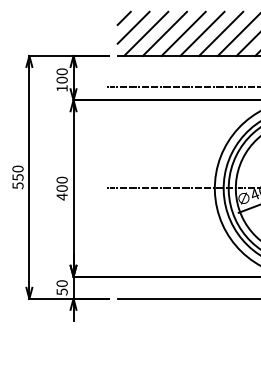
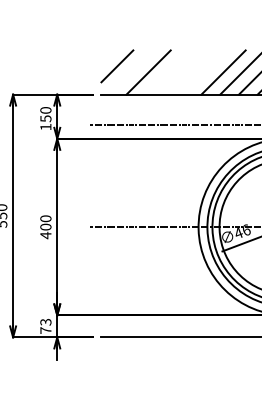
line: (123, 17) -> (107, 56), removed
line: (146, 33) -> (130, 72), removed
line: (183, 33) -> (167, 72), removed
line: (202, 33) -> (186, 72), removed
line: (220, 33) -> (204, 72), removed
text: (61, 79) -> (45, 118), 100 -> 150
text: (61, 287) -> (45, 326), 50 -> 73

